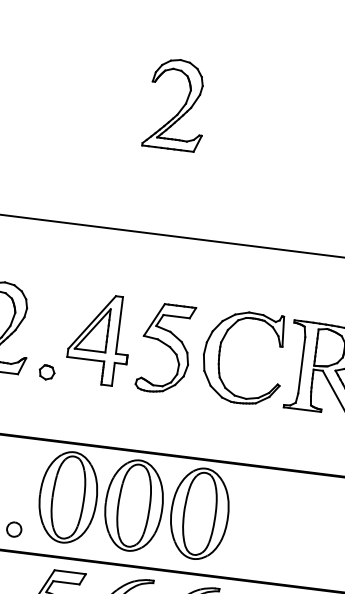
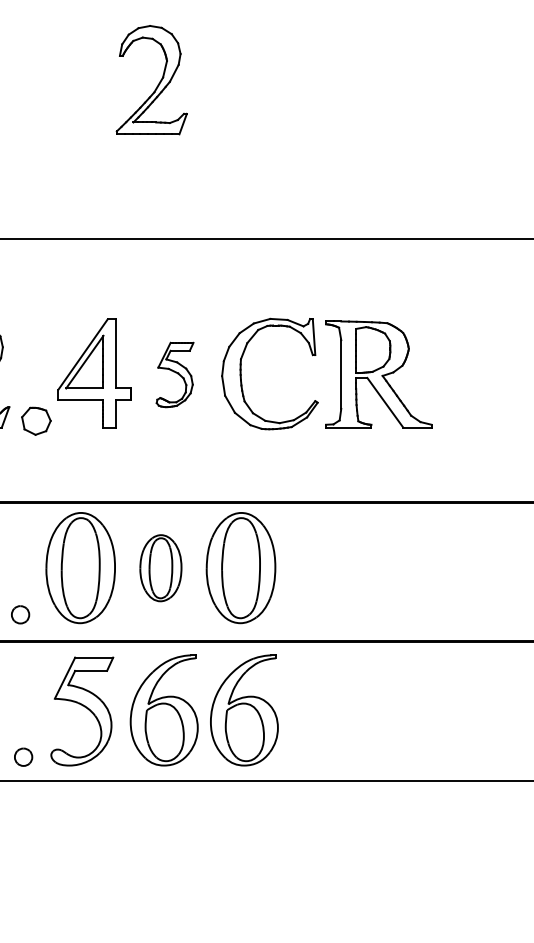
part: (165, 348) -> (174, 374), size x0.6
part: (47, 372) -> (36, 421), size x1.6
part: (133, 505) -> (160, 568), size x0.6

